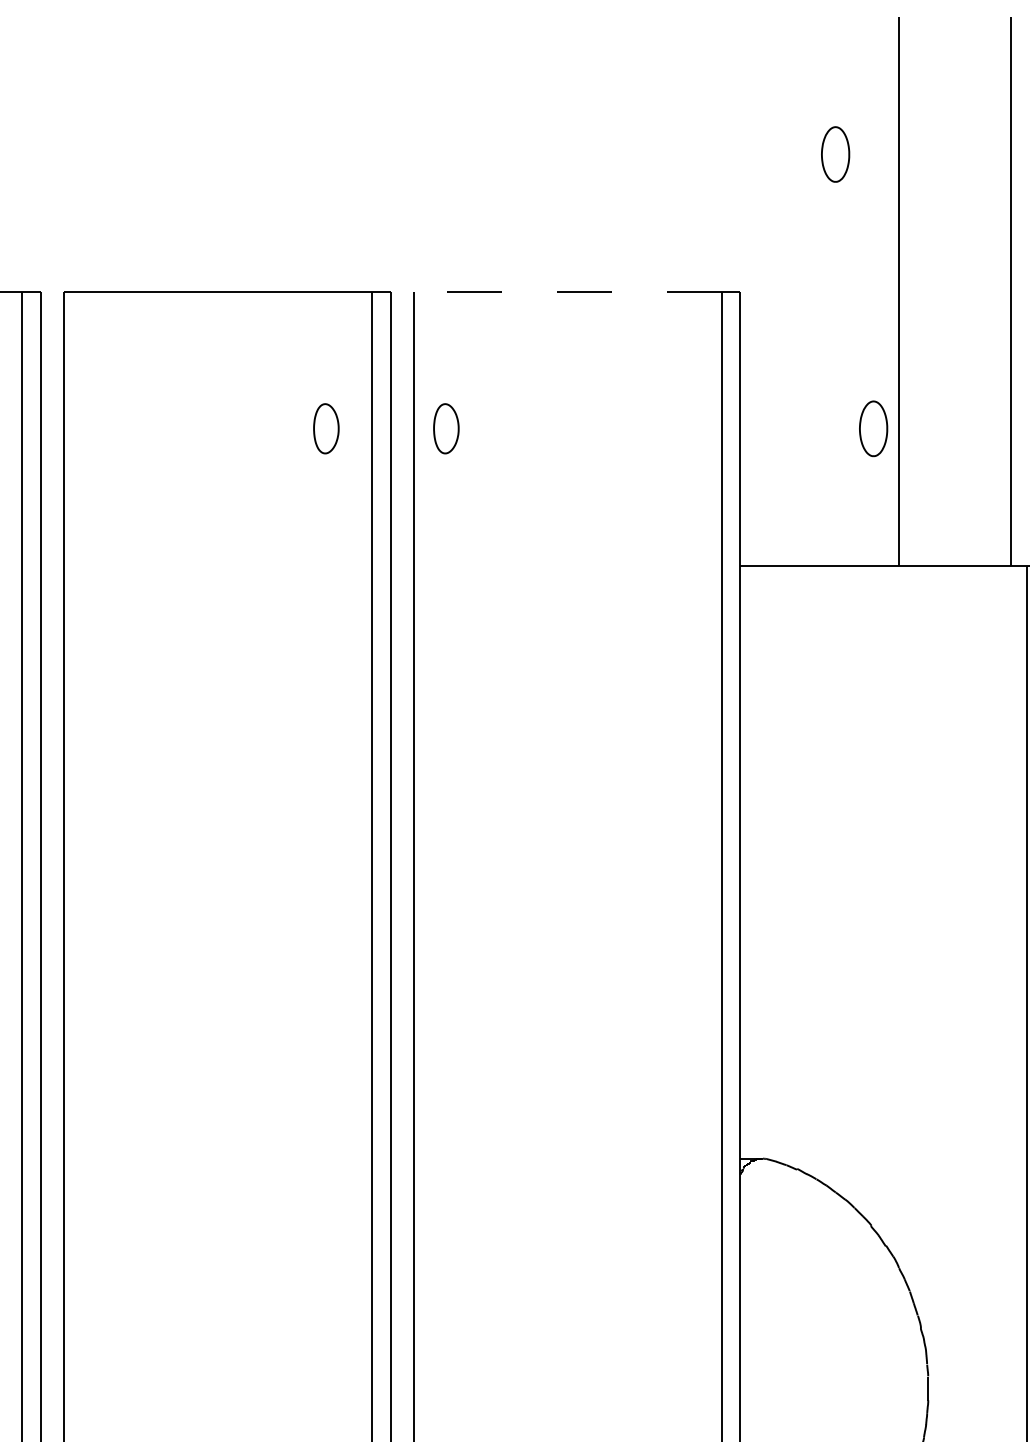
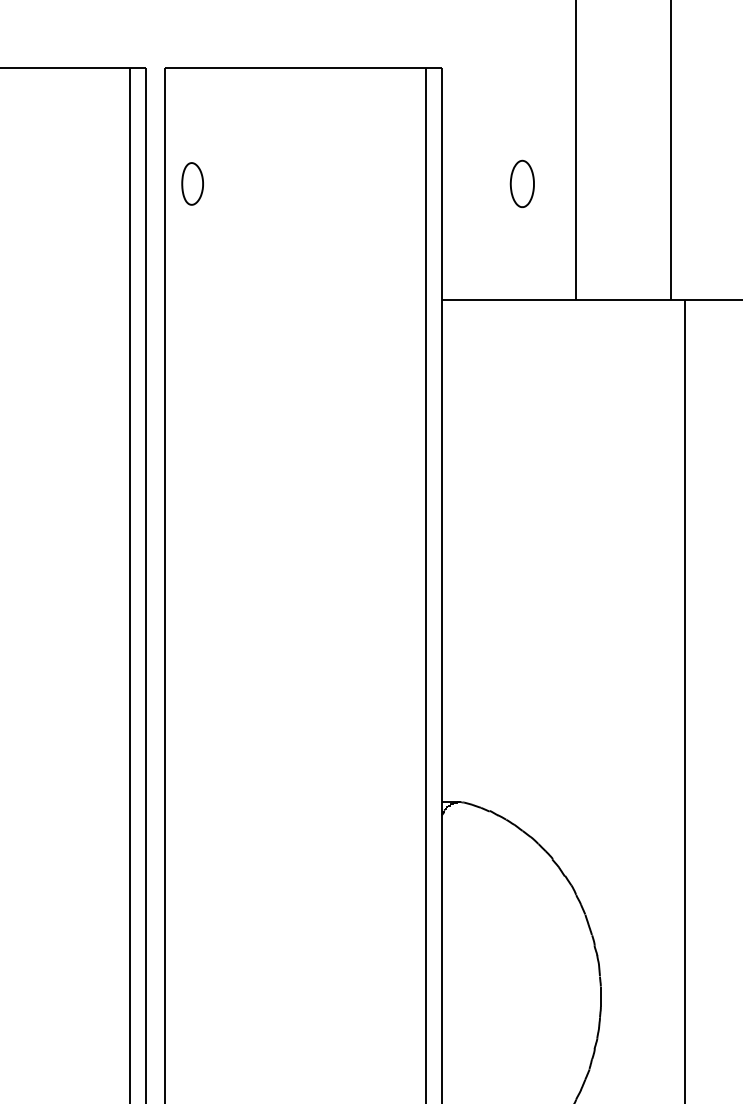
line: (567, 291) -> (295, 67), dashed -> solid
part: (326, 428) -> (91, 183), removed
part: (873, 428) -> (522, 183), moved

